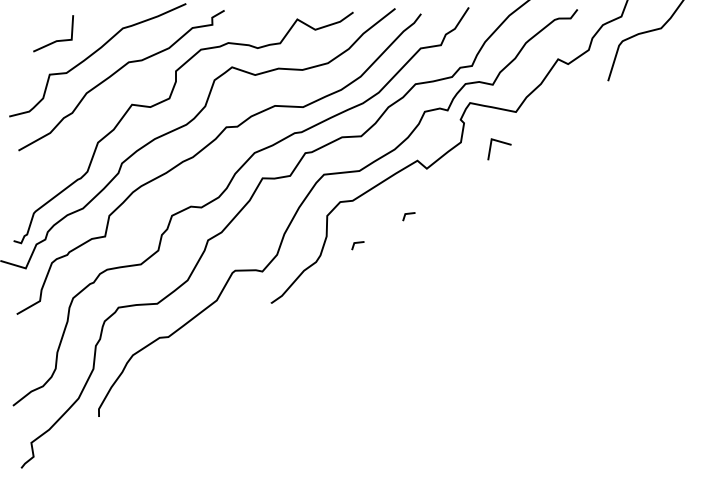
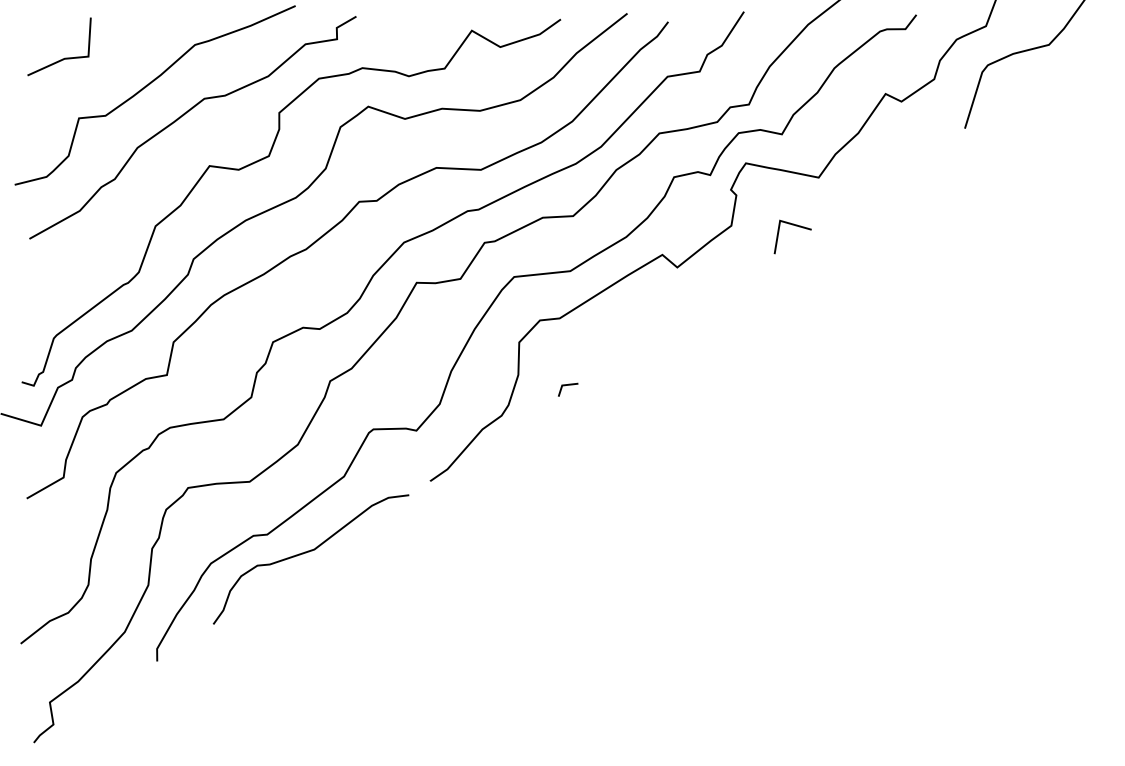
line: (55, 40) -> (62, 57), moved
line: (408, 214) -> (648, 340), removed
curve: (195, 348) -> (310, 552), added

